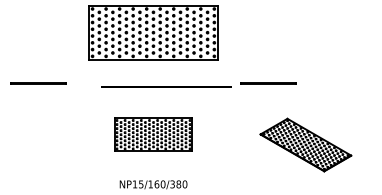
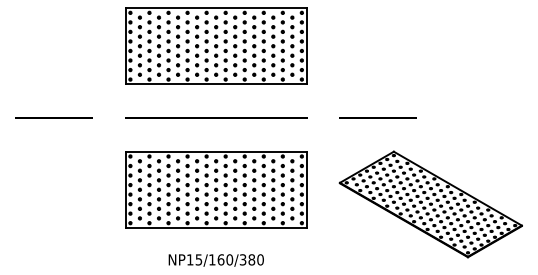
line: (166, 86) -> (216, 117), moved
part: (153, 134) -> (216, 189), size x1.67
part: (305, 145) -> (430, 204), size x1.43

